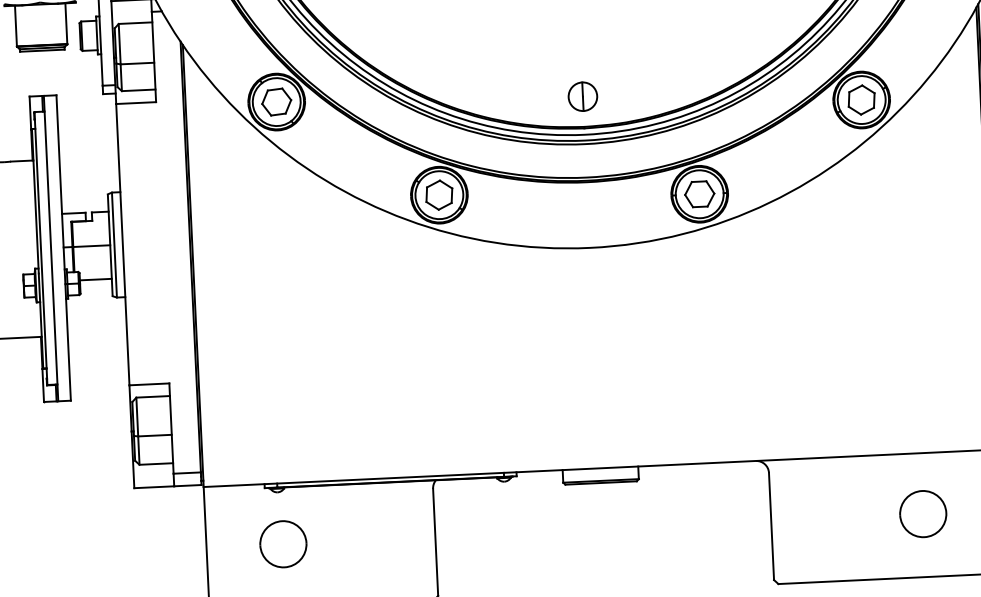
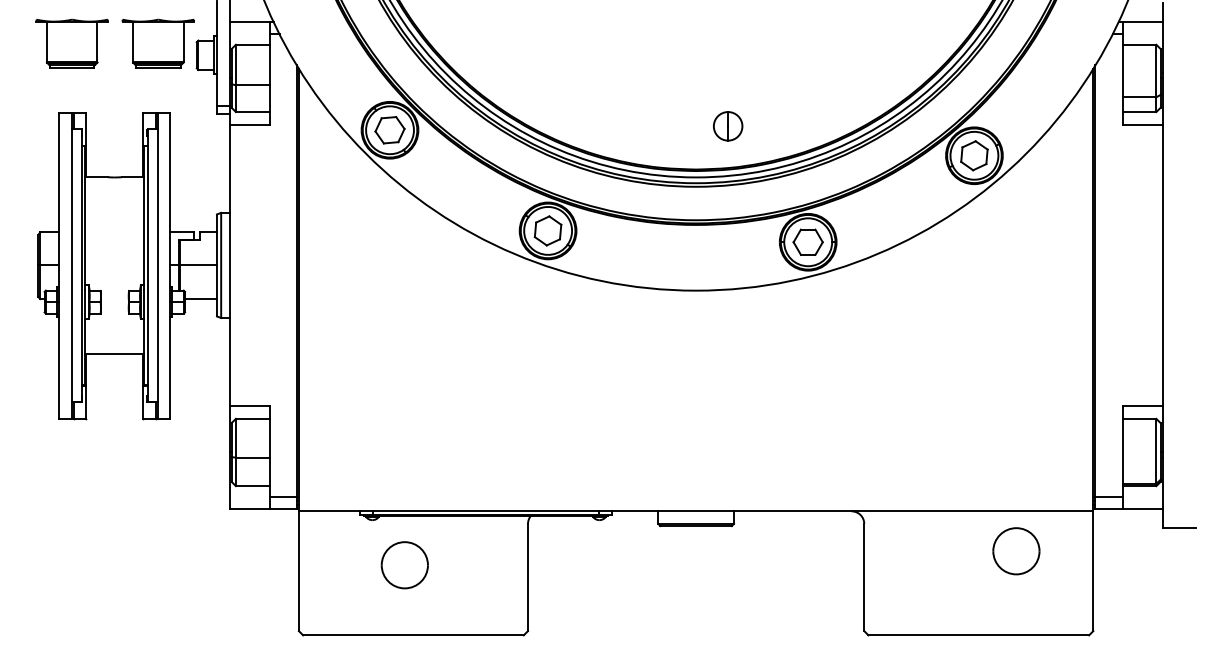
part: (583, 96) -> (728, 126), moved
part: (923, 514) -> (1016, 551), moved
part: (283, 544) -> (404, 565), moved

